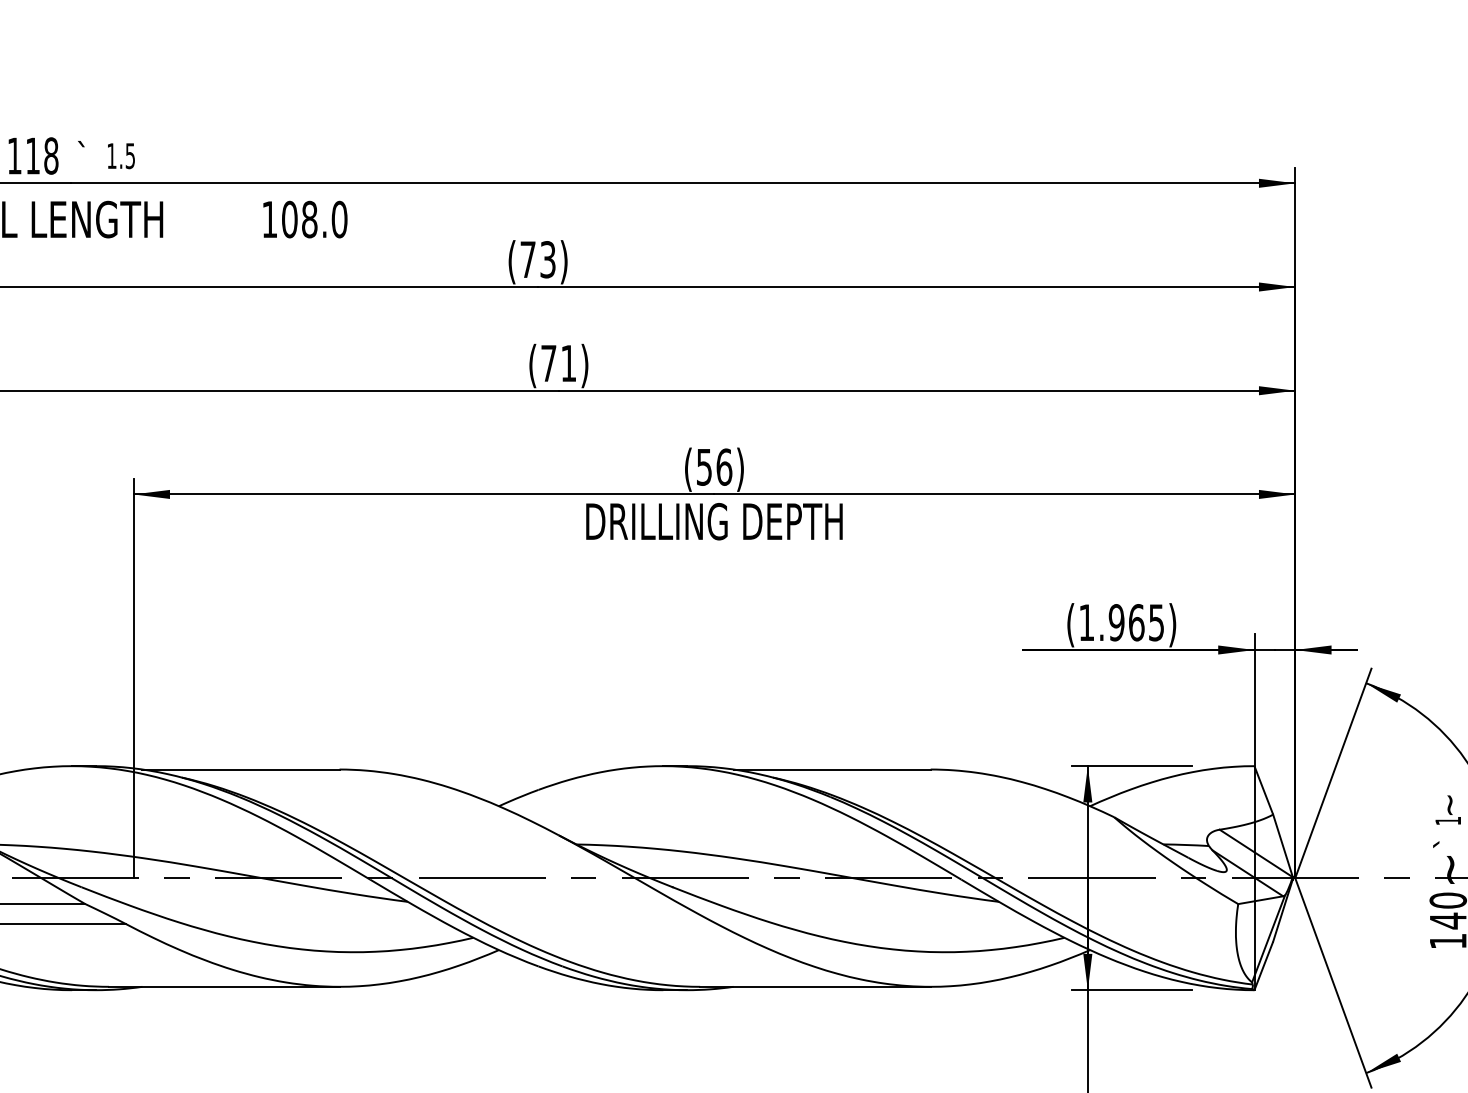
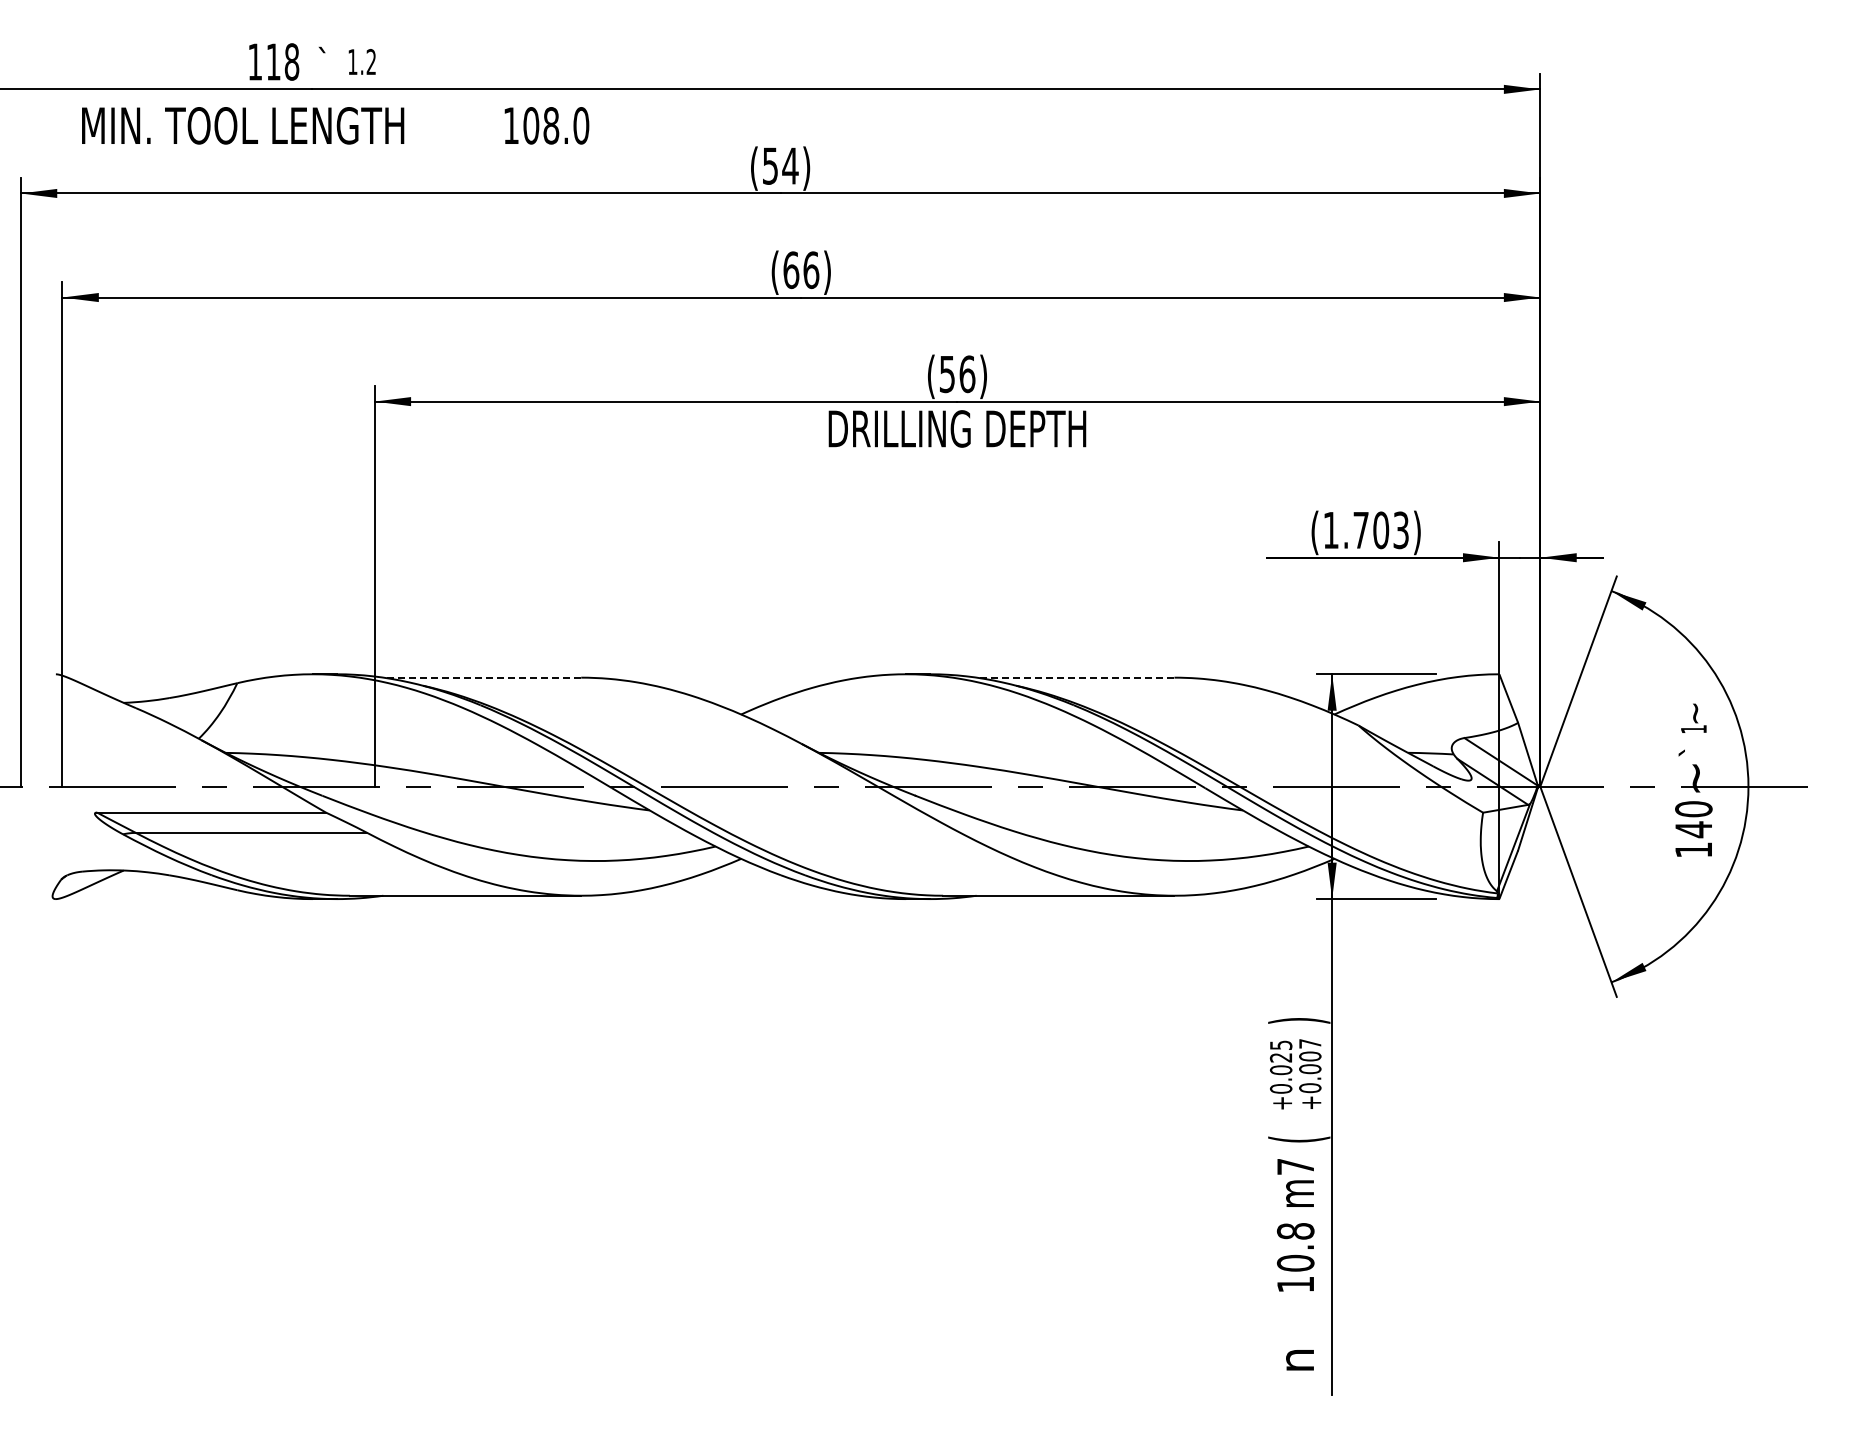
text: (129, 155) -> (370, 61), 1.5 -> 1.2
text: (538, 259) -> (780, 165), (73) -> (54)
text: (559, 363) -> (801, 270), (71) -> (66)
text: (1136, 622) -> (1380, 530), (1.965) -> (1.703)
line: (241, 769) -> (482, 677), solid -> dashed
line: (832, 769) -> (1075, 677), solid -> dashed

